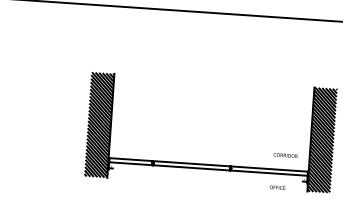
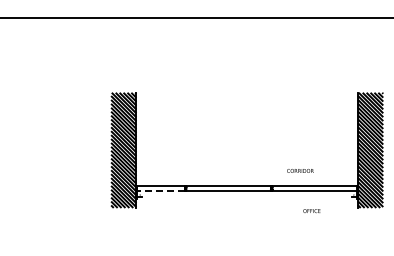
text: (285, 155) -> (300, 170), moved
line: (130, 163) -> (160, 190), solid -> dashed
text: (277, 188) -> (311, 211), moved

